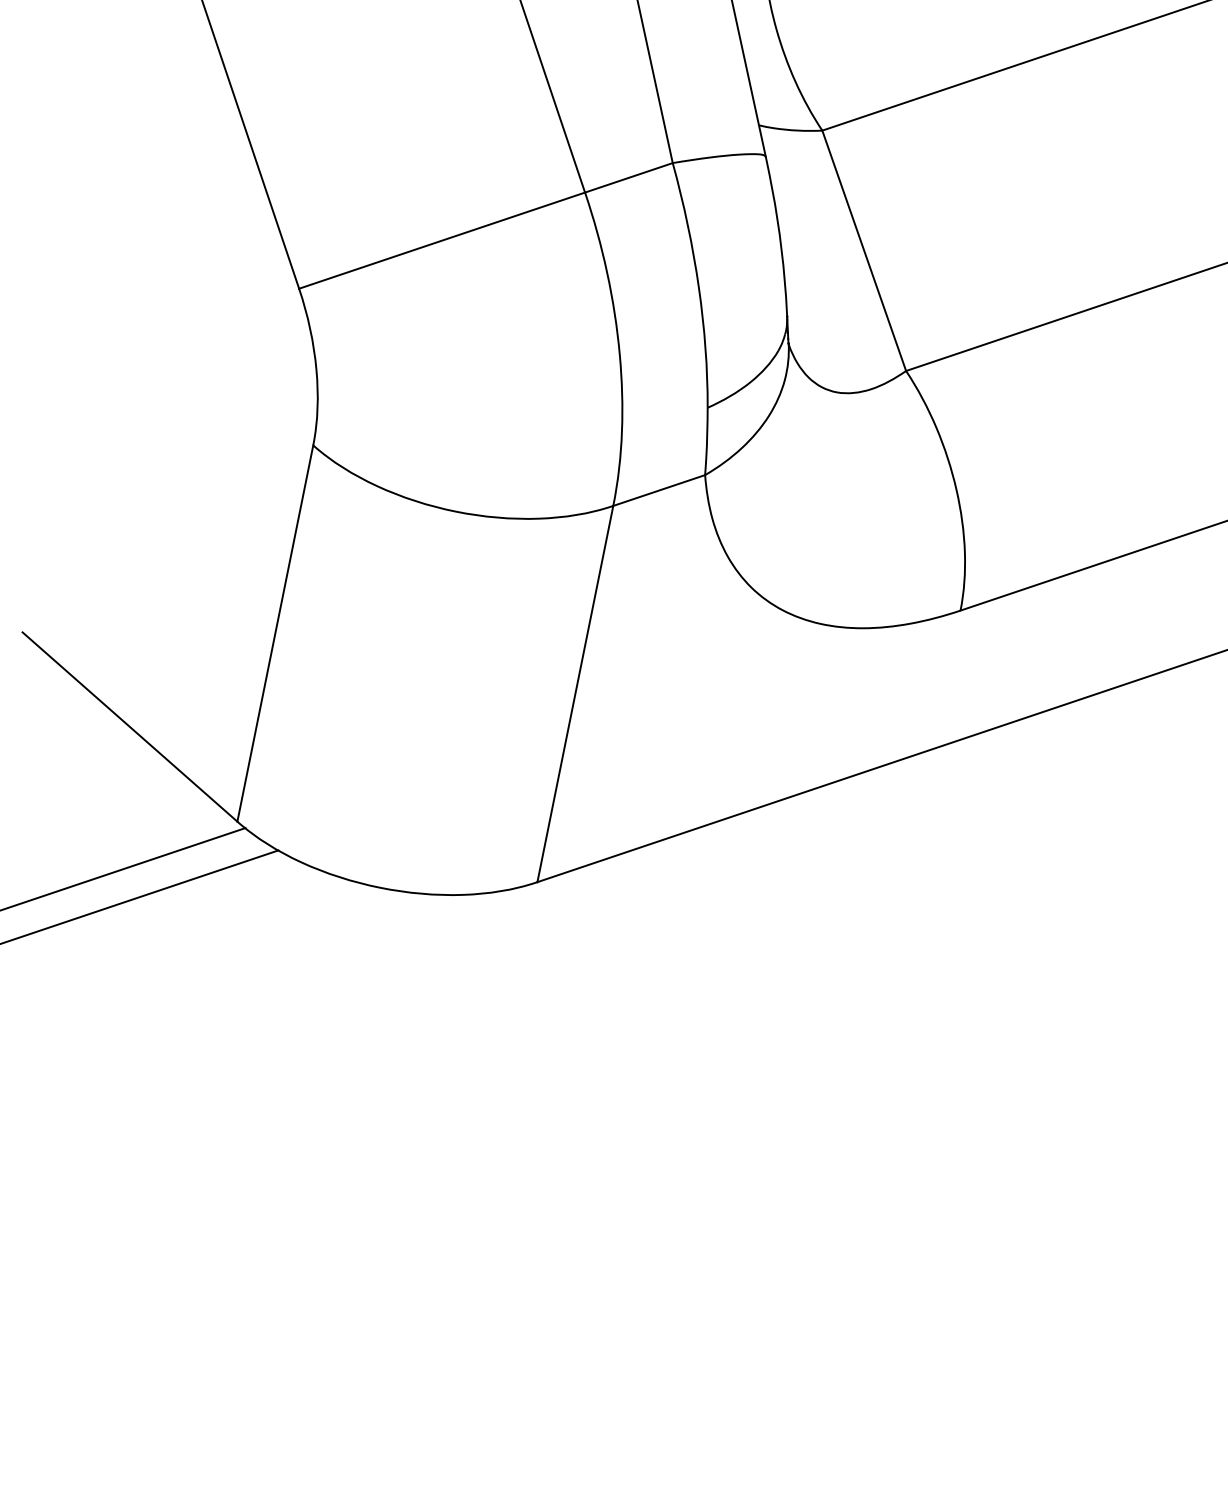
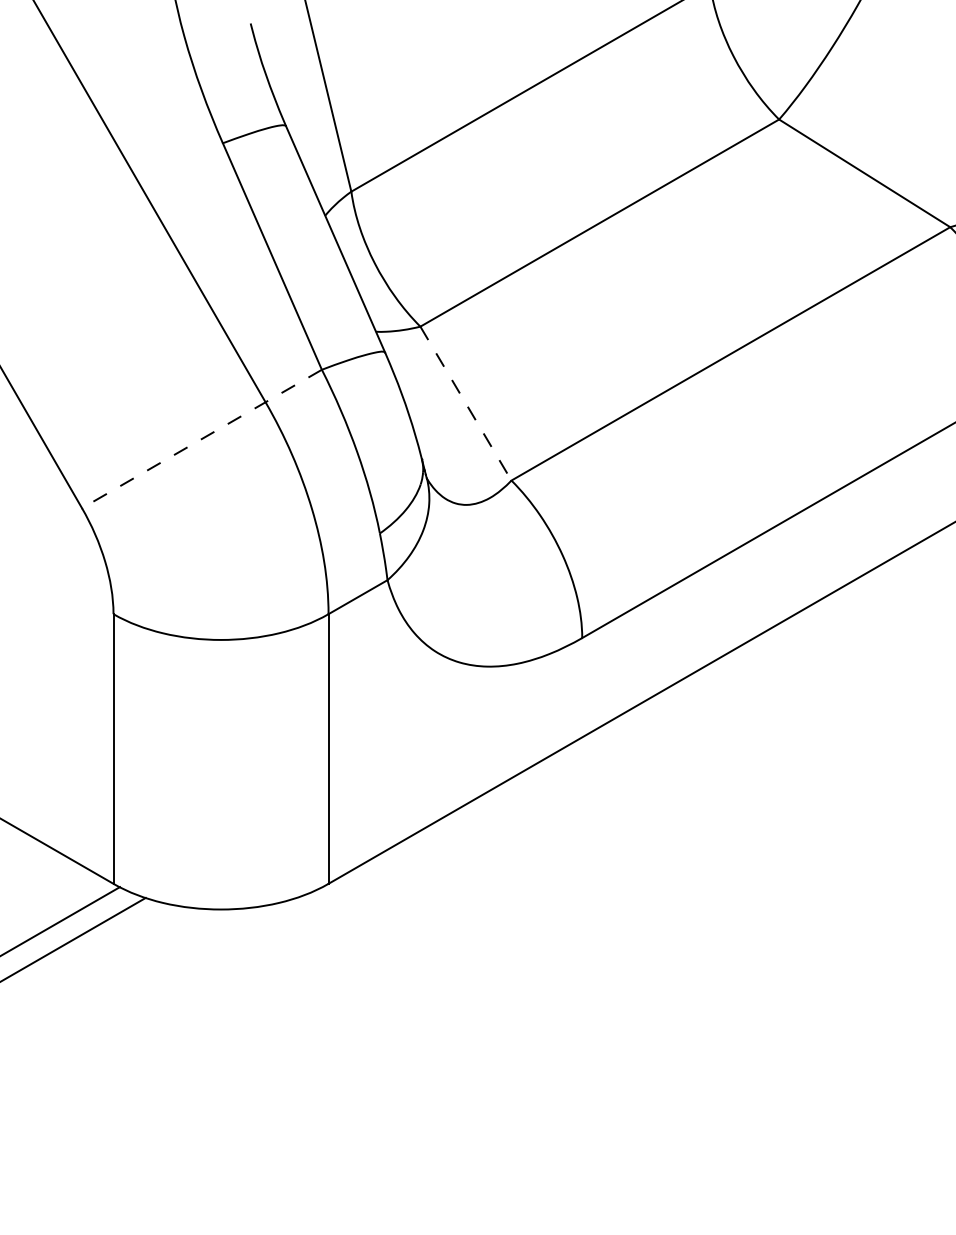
line: (485, 226) -> (201, 439), solid -> dashed
line: (864, 252) -> (466, 404), solid -> dashed

